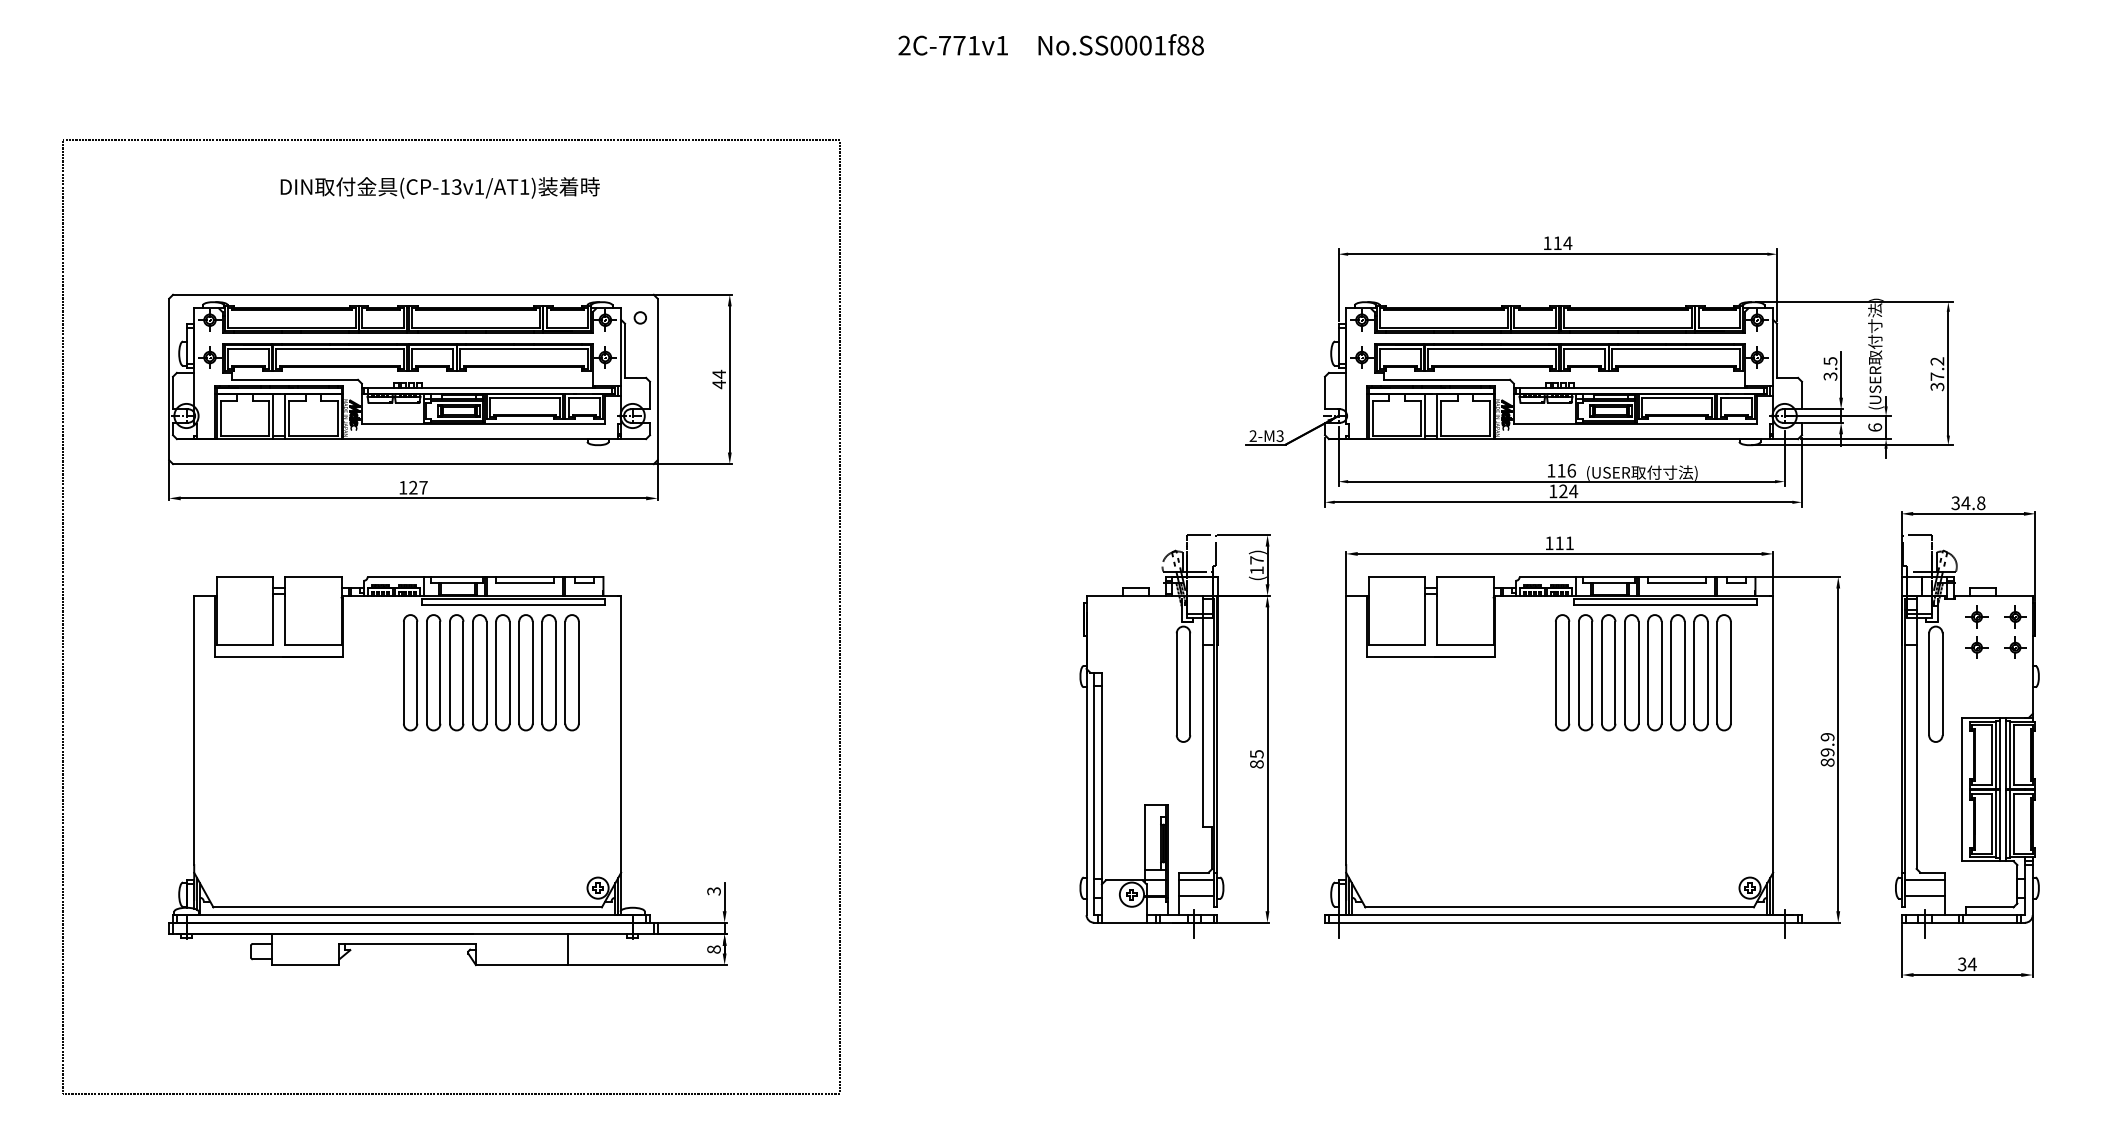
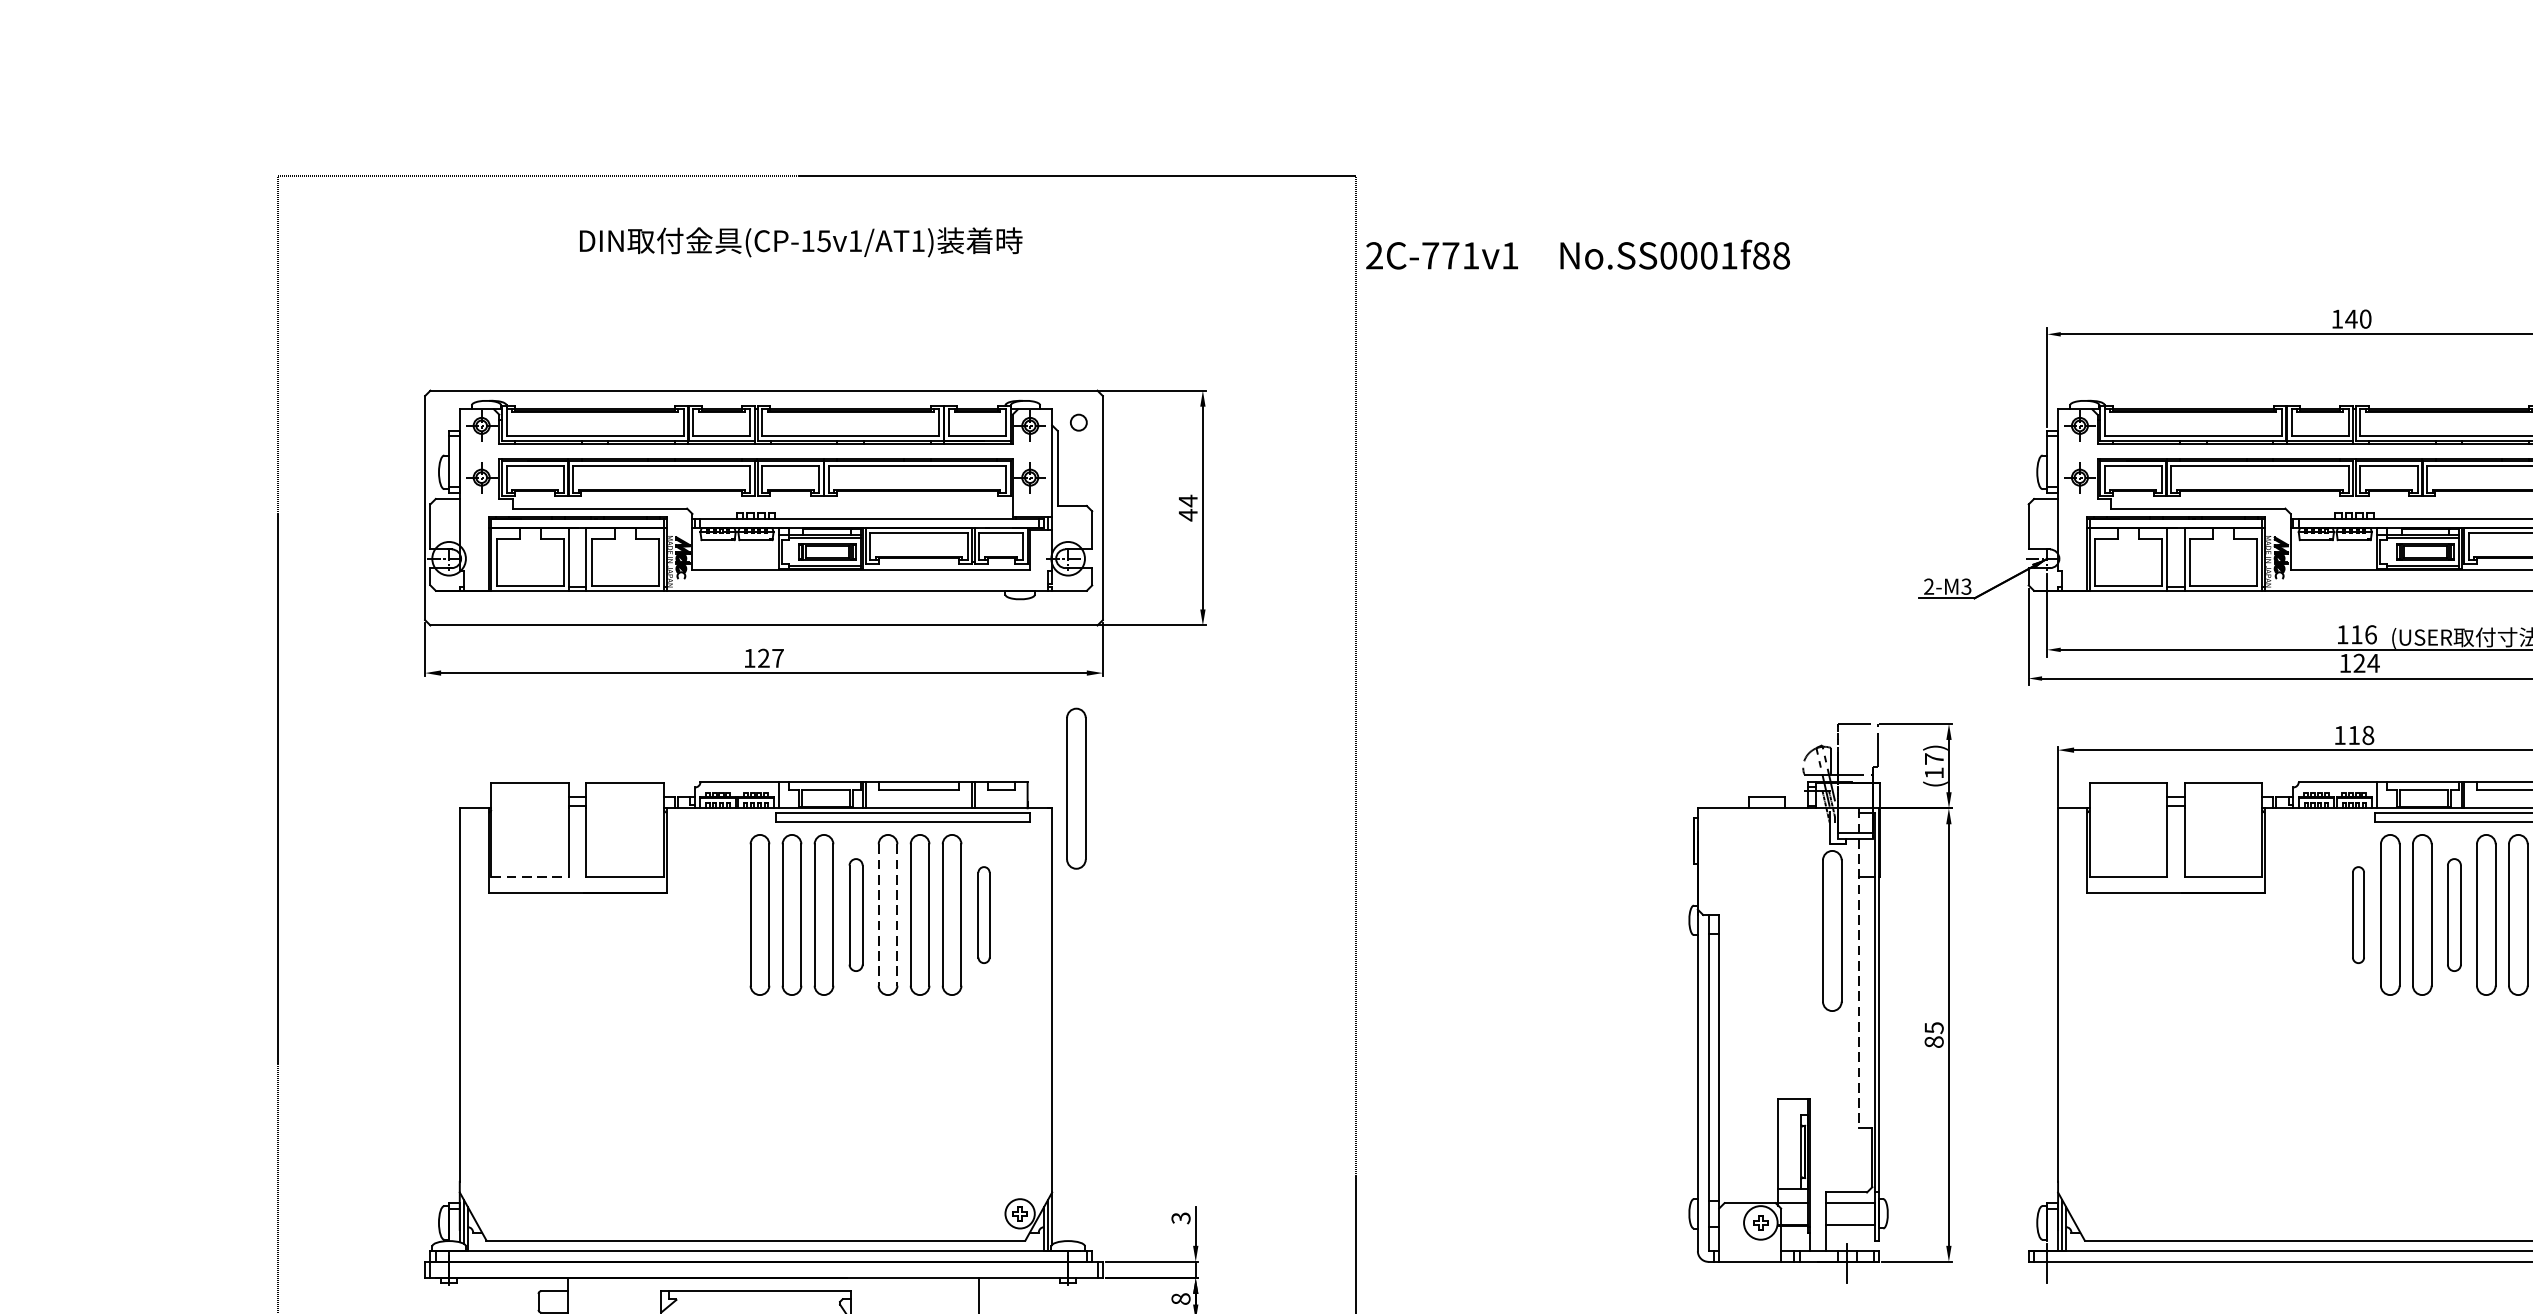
text: (1050, 44) -> (1577, 254), moved
text: (456, 186) -> (823, 240), (CP-13v1/AT1) -> (CP-15v1/AT1)
text: (1562, 243) -> (2358, 319), 114 -> 140
text: (1569, 543) -> (2367, 735), 111 -> 118
part: (638, 581) -> (1076, 788), added
line: (245, 645) -> (530, 877), solid -> dashed
part: (479, 672) -> (855, 914), size x0.7
line: (496, 672) -> (879, 914), solid -> dashed
line: (509, 672) -> (897, 914), solid -> dashed
part: (571, 672) -> (983, 914), size x0.6
part: (1562, 672) -> (2358, 914), size x0.6
part: (1631, 672) -> (2453, 914), size x0.7
line: (1202, 711) -> (1858, 968), solid -> dashed

